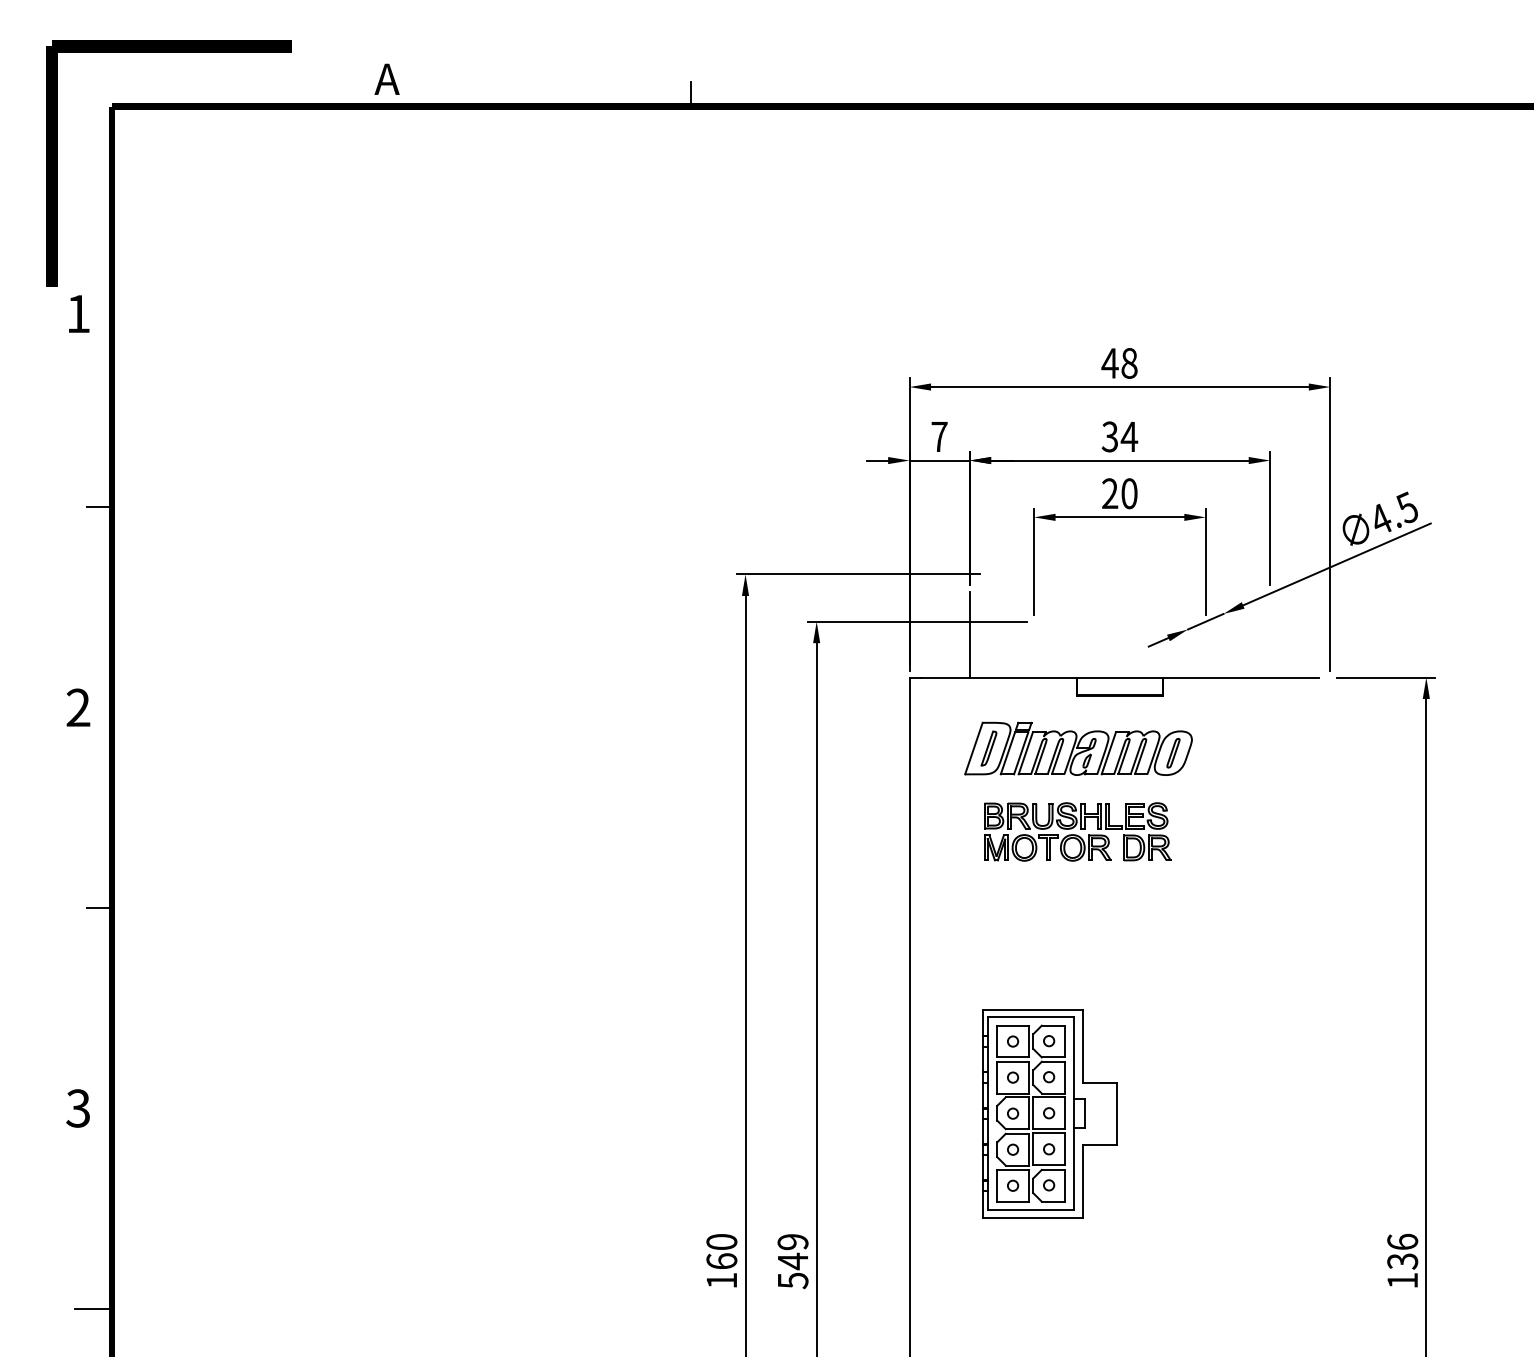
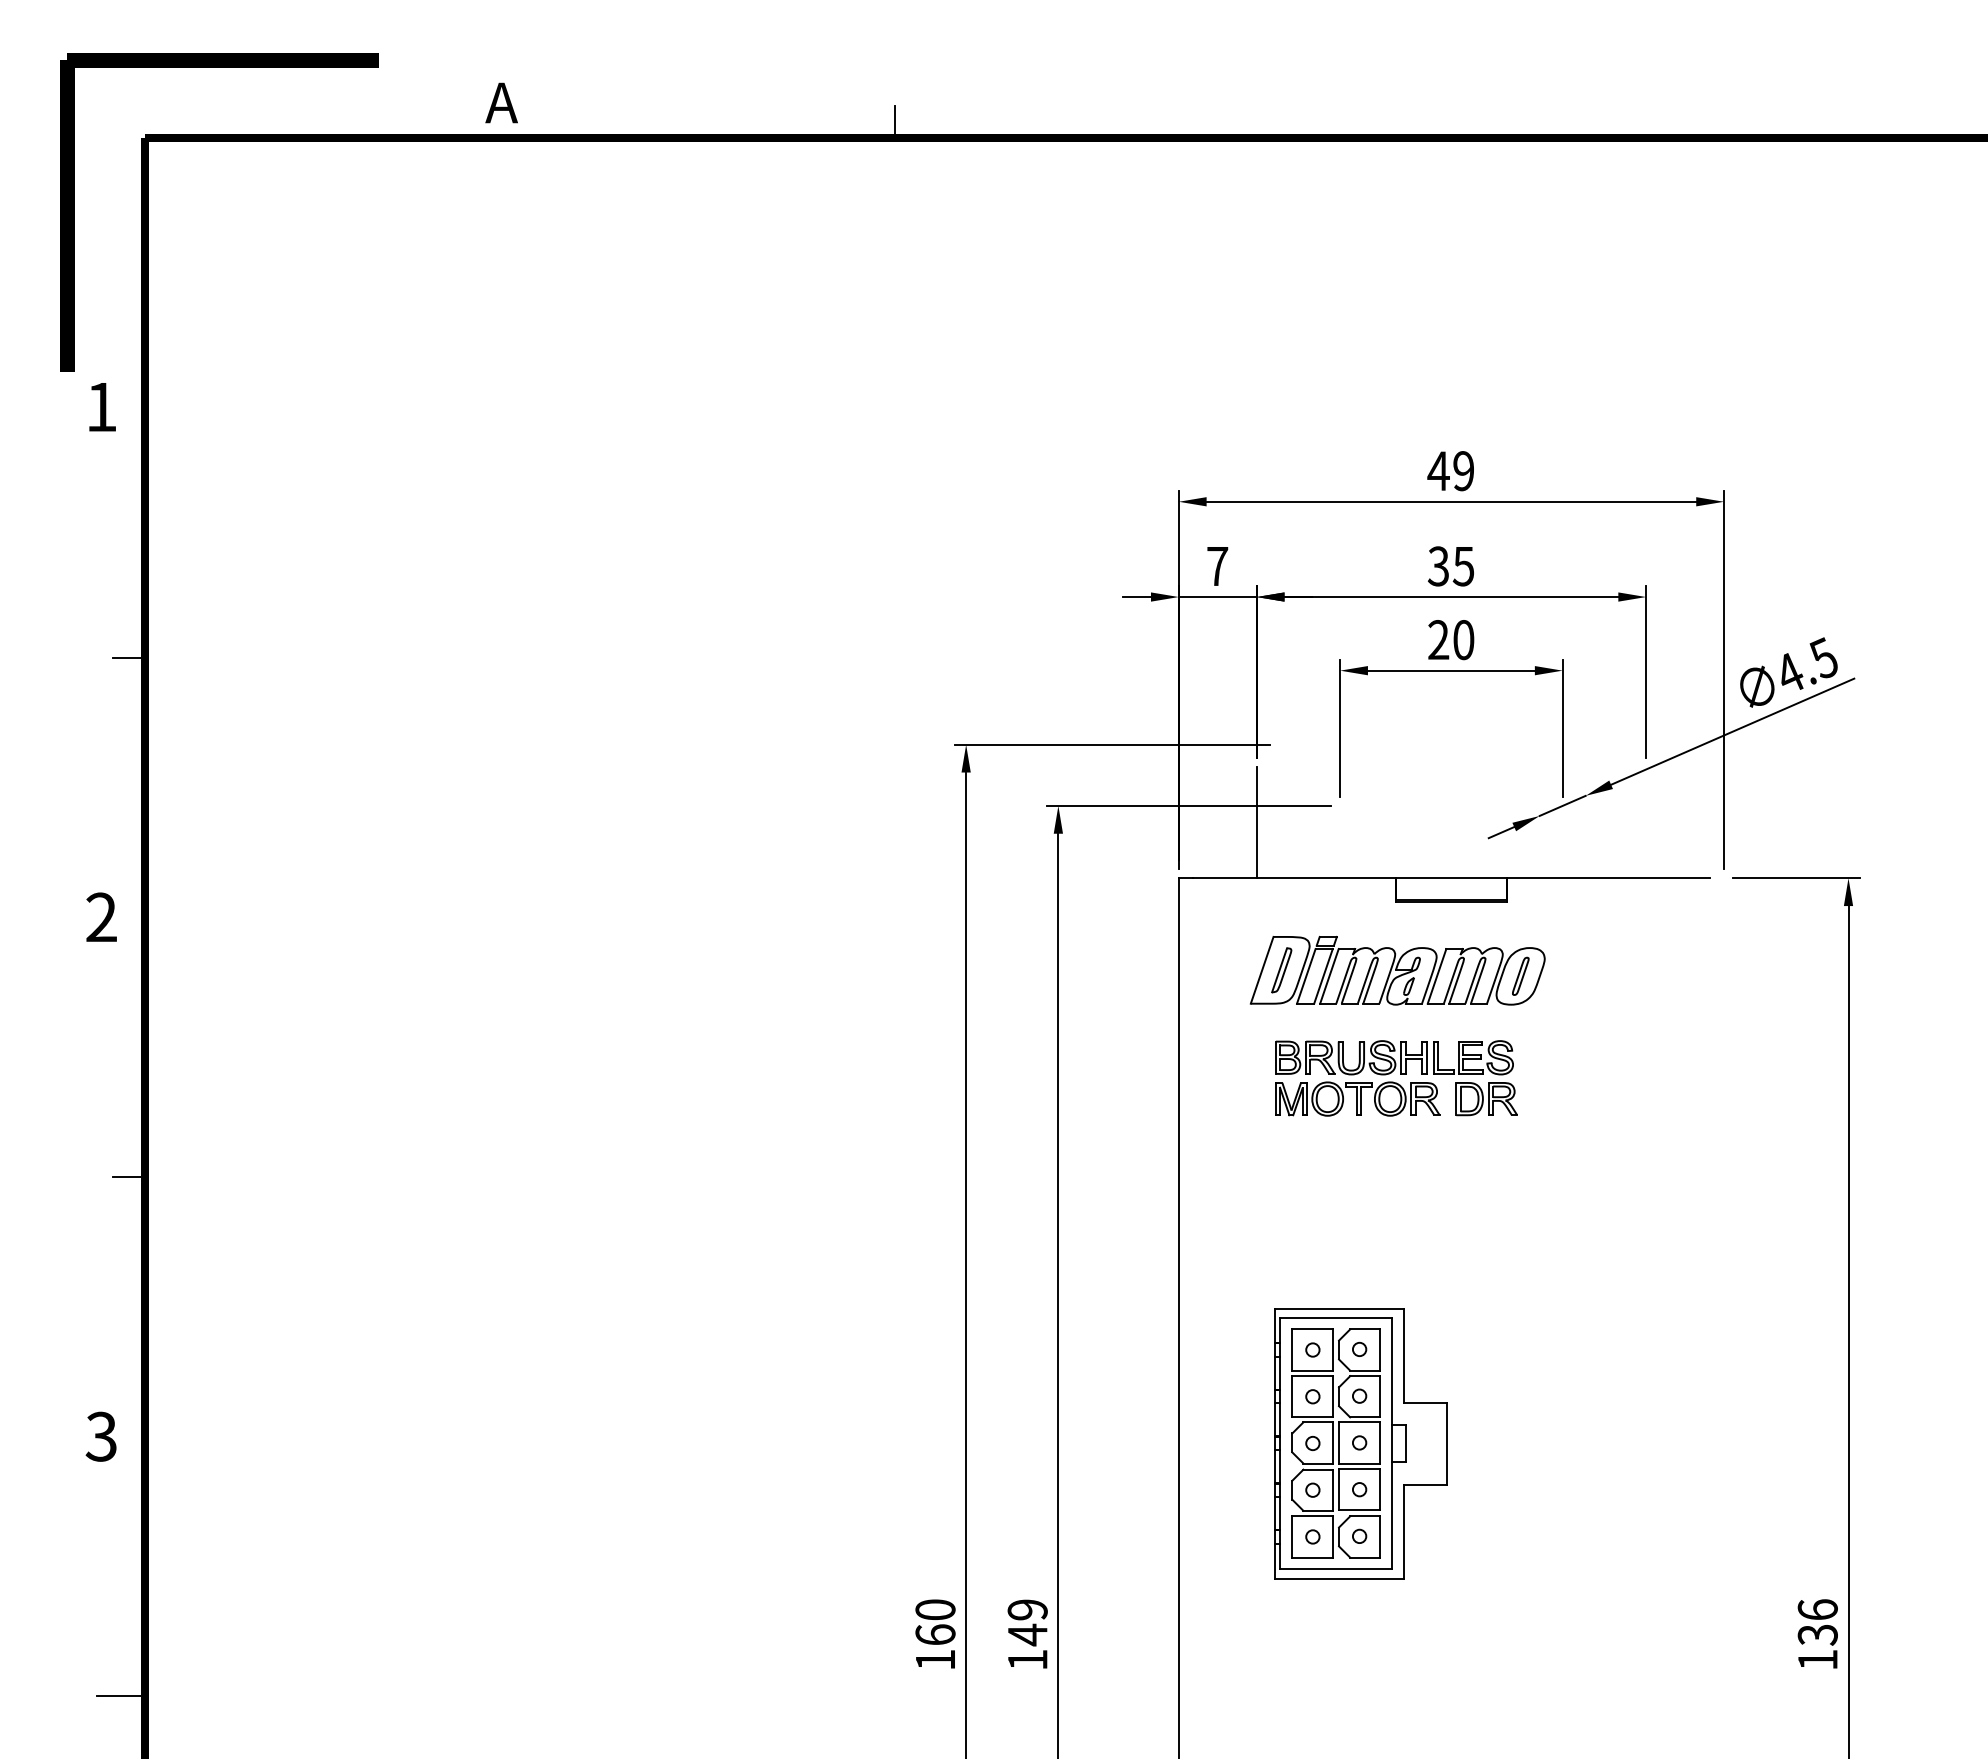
text: (1129, 363) -> (1463, 471), 48 -> 49
text: (1129, 436) -> (1463, 566), 34 -> 35
text: (792, 1280) -> (1027, 1659), 549 -> 149

